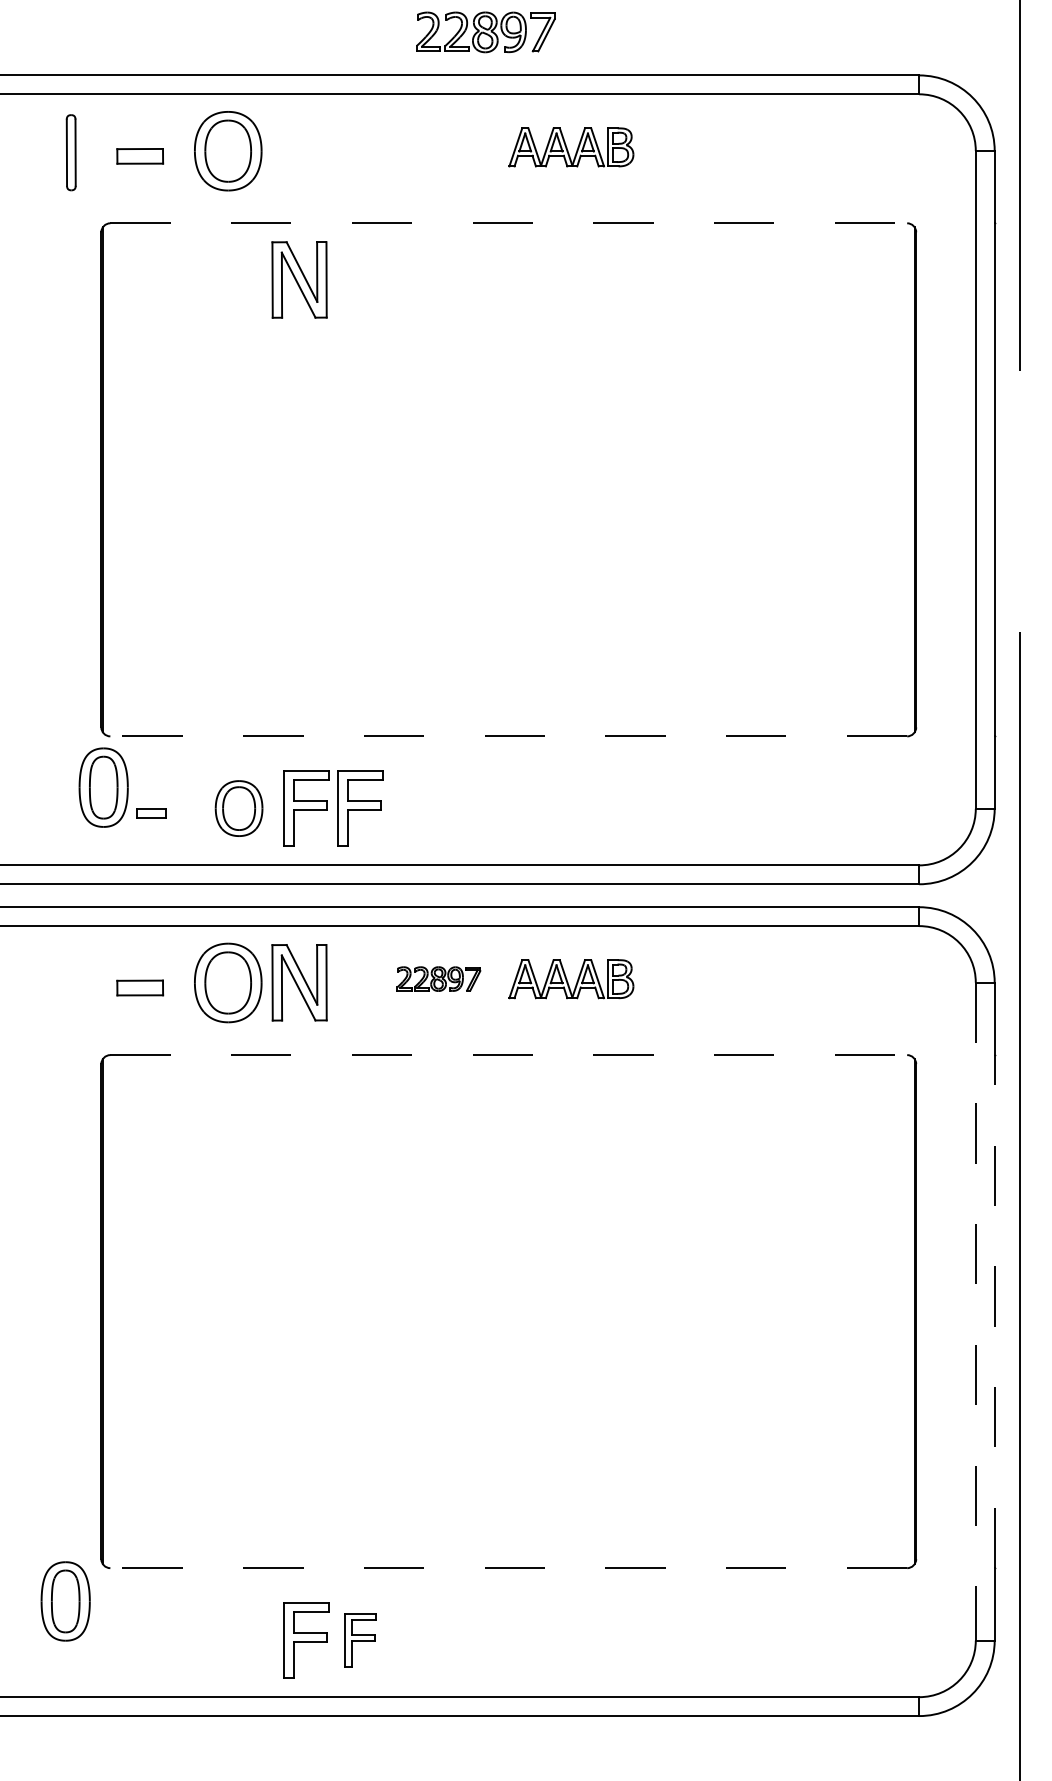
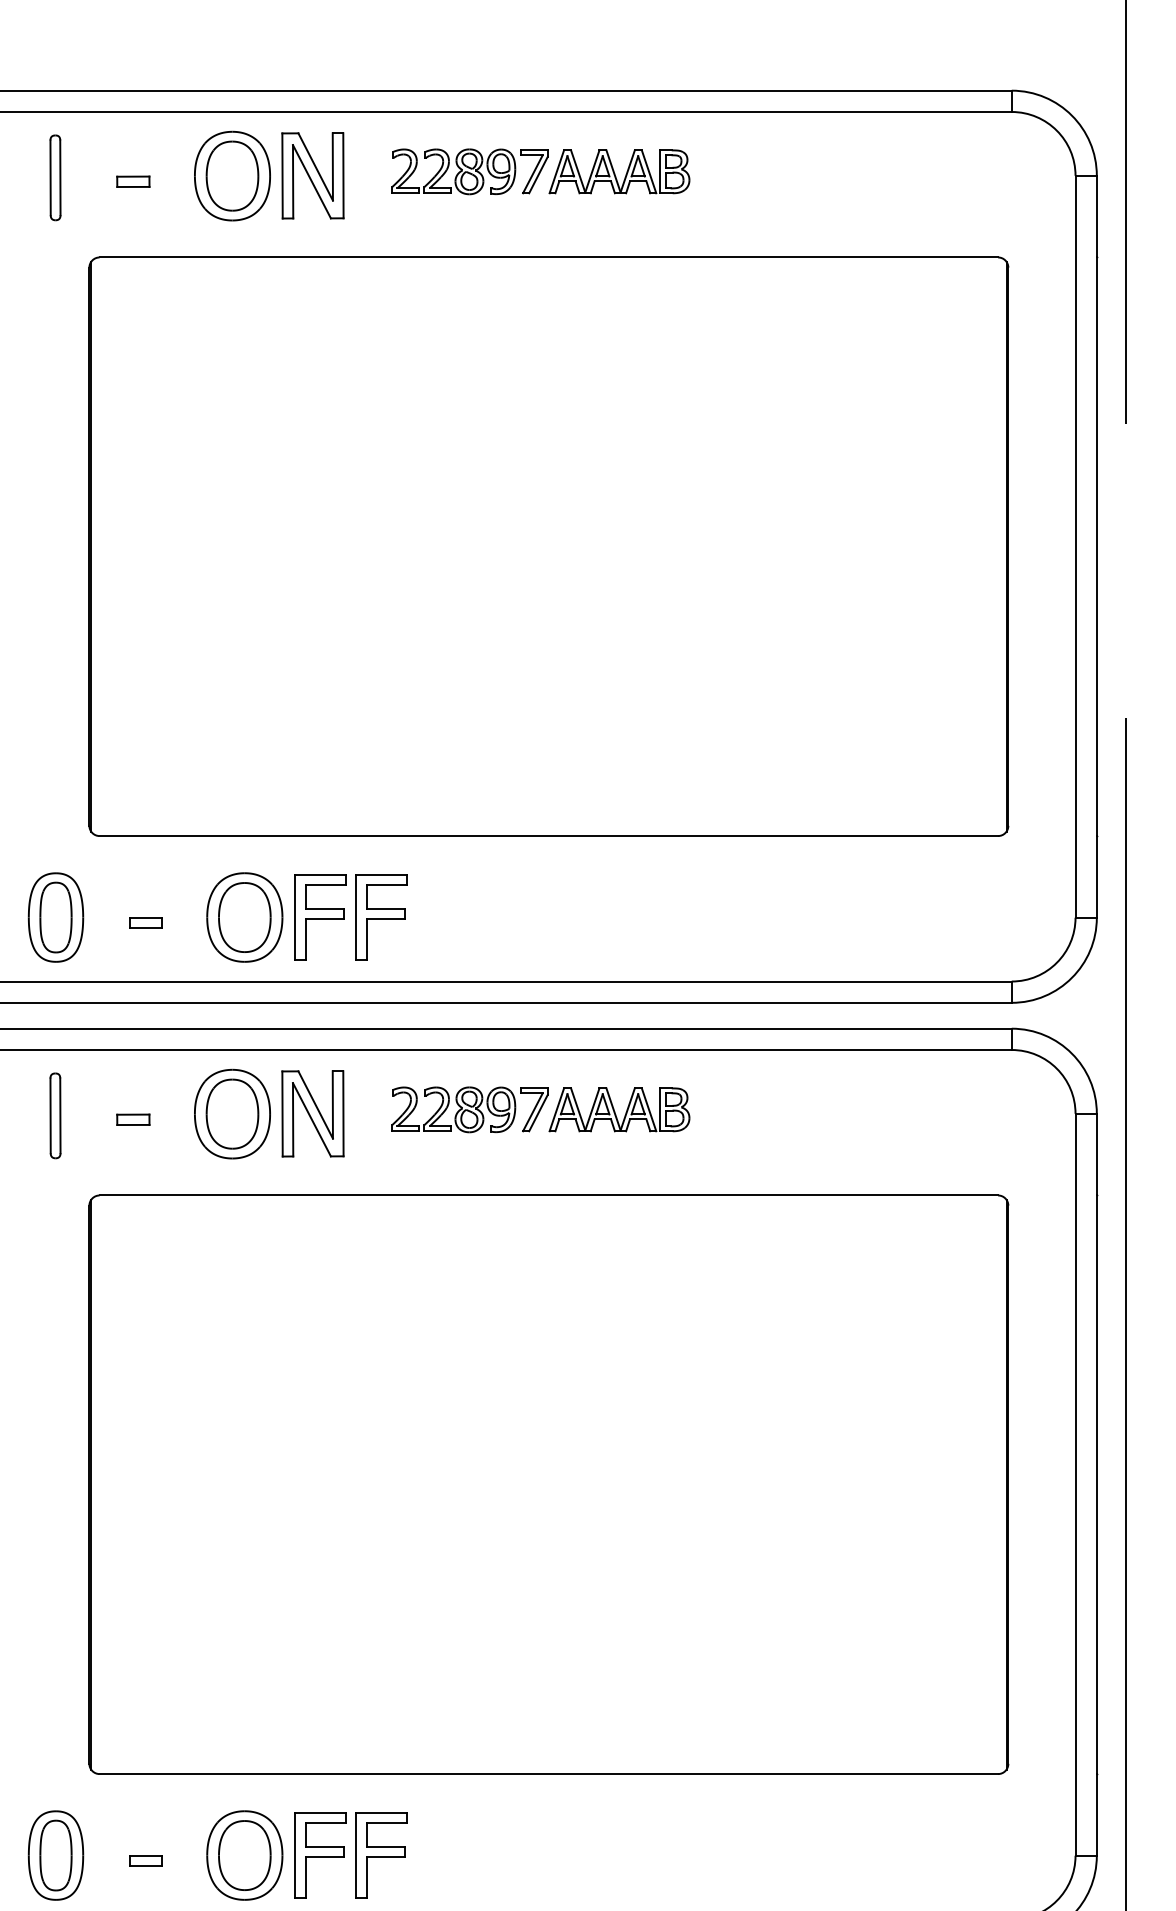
part: (485, 32) -> (469, 171), moved
part: (140, 155) -> (133, 180), size x0.62
line: (509, 223) -> (549, 257), dashed -> solid
part: (299, 279) -> (312, 175), moved
line: (508, 736) -> (548, 836), dashed -> solid
part: (103, 787) -> (55, 917), moved
part: (238, 808) -> (244, 917), size x1.43
part: (438, 978) -> (469, 1109), size x1.67
part: (70, 984) -> (54, 1115), added
part: (140, 987) -> (133, 1119), size x0.62
line: (509, 1055) -> (549, 1195), dashed -> solid
line: (975, 1311) -> (1075, 1484), dashed -> solid
line: (994, 1311) -> (1096, 1484), dashed -> solid
line: (508, 1568) -> (548, 1774), dashed -> solid
part: (65, 1601) -> (55, 1855), moved
part: (238, 1640) -> (244, 1855), added
part: (360, 1640) -> (381, 1855), size x1.43
part: (151, 1645) -> (145, 1861), added

